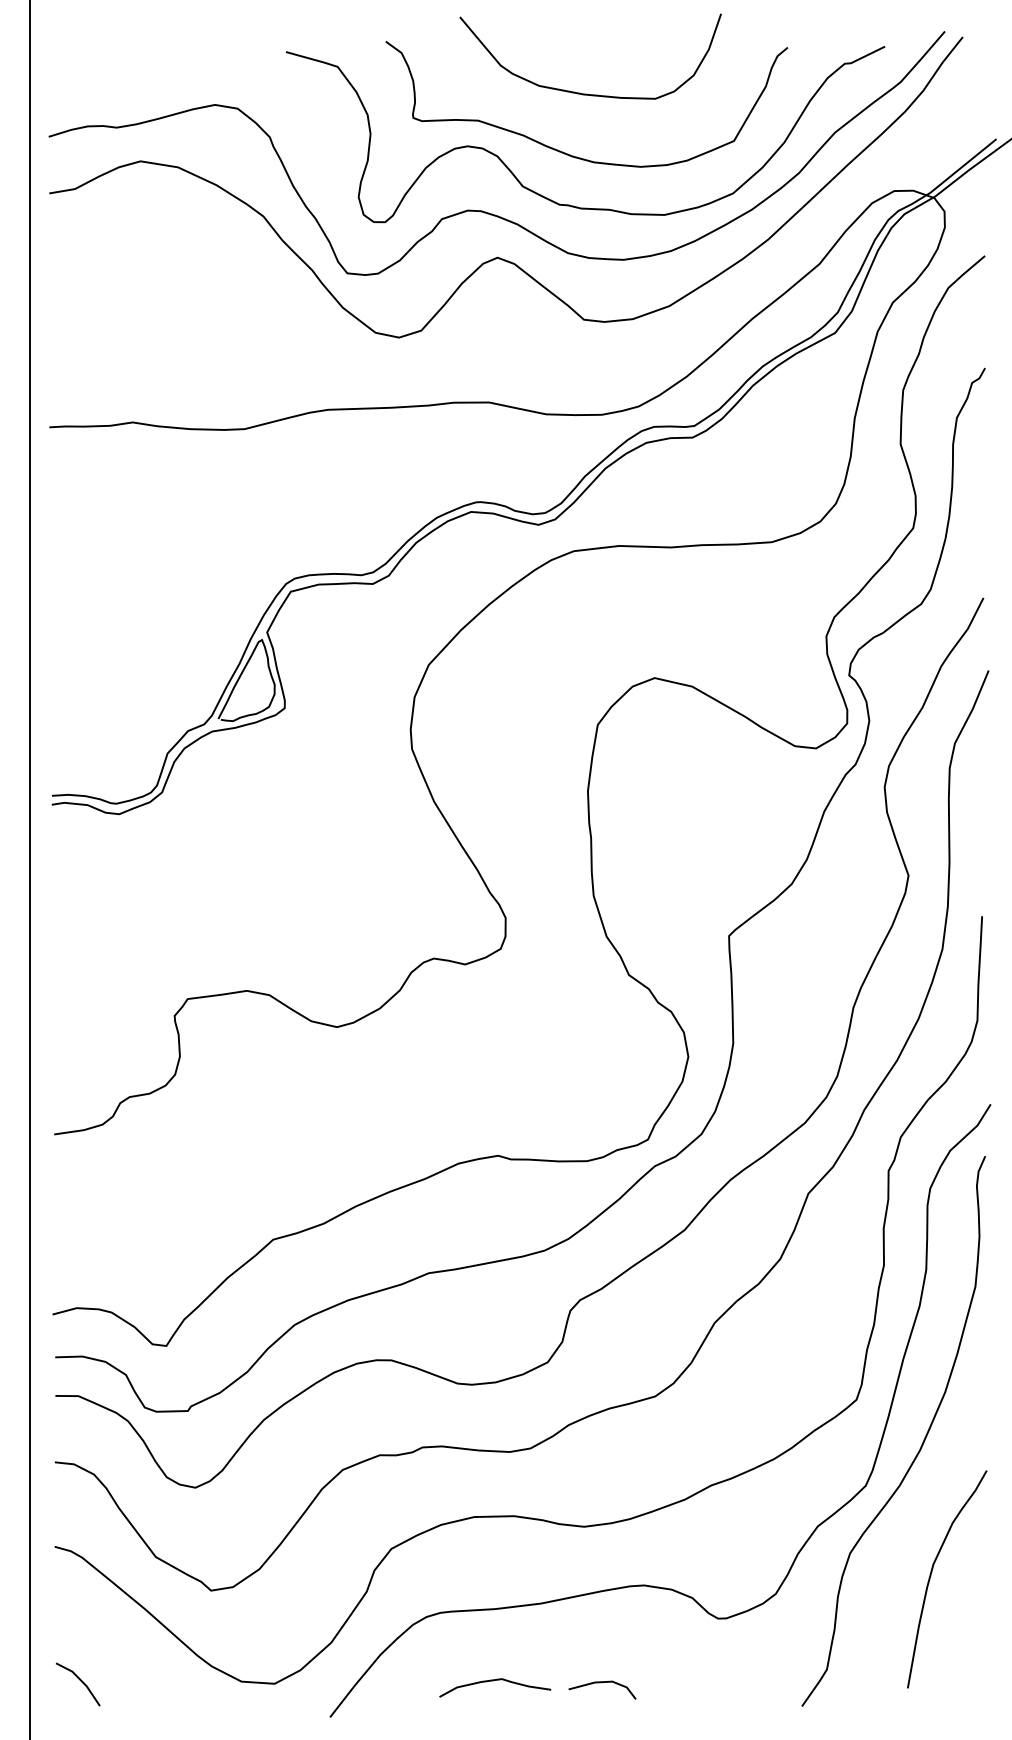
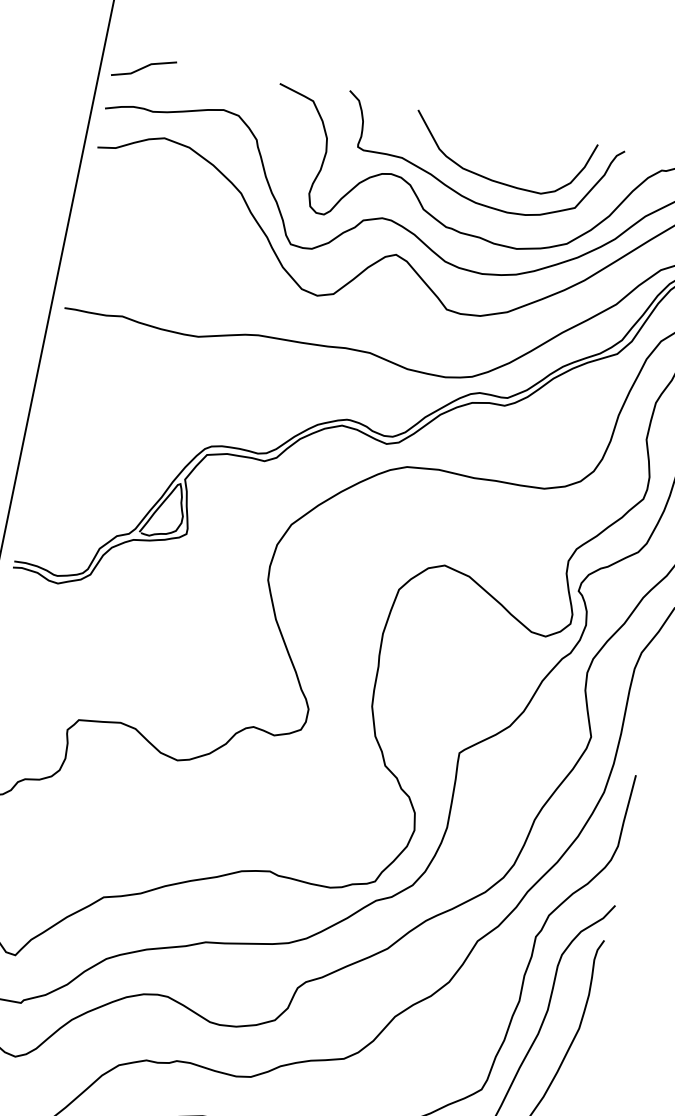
line: (91, 69) -> (143, 68), added
curve: (587, 93) -> (495, 180), moved

